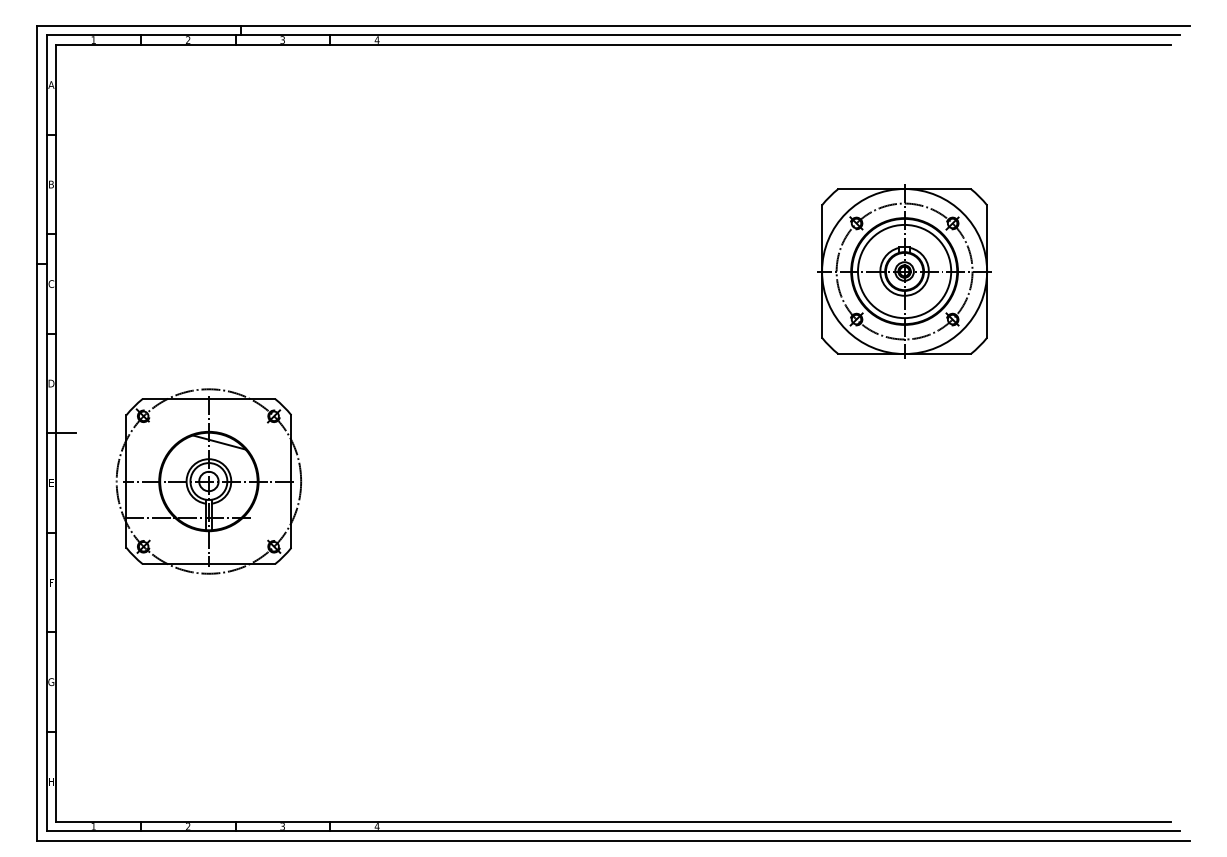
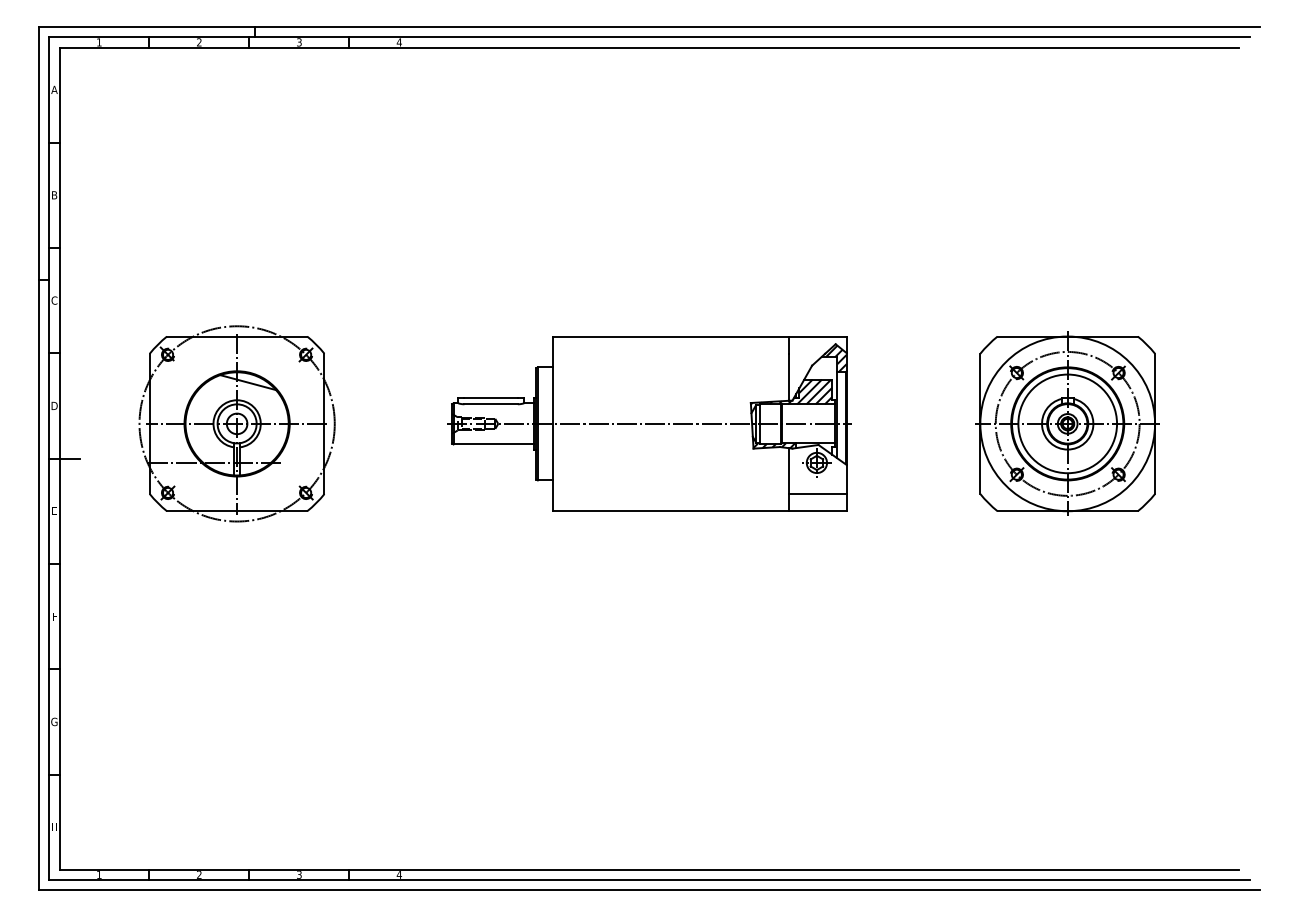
part: (904, 271) -> (1067, 423), moved
part: (613, 400) -> (649, 423), added
part: (208, 481) -> (236, 423), moved

